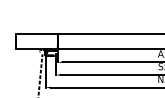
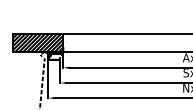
hatch: (36, 41) -> (37, 42), added

